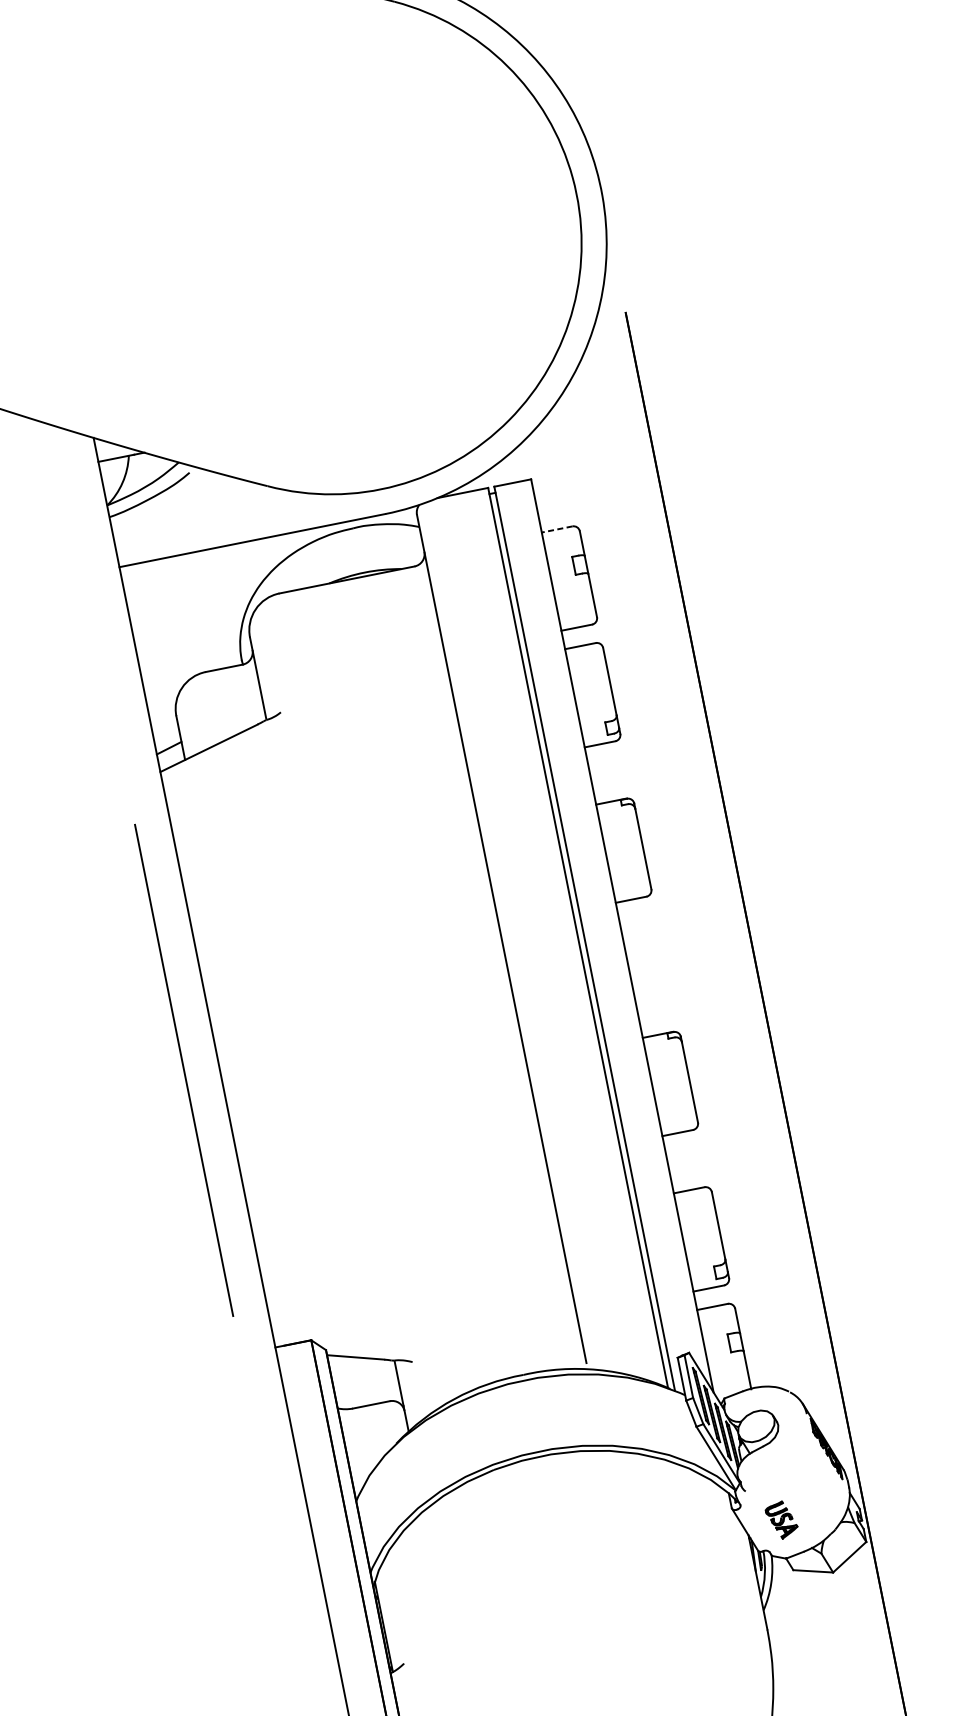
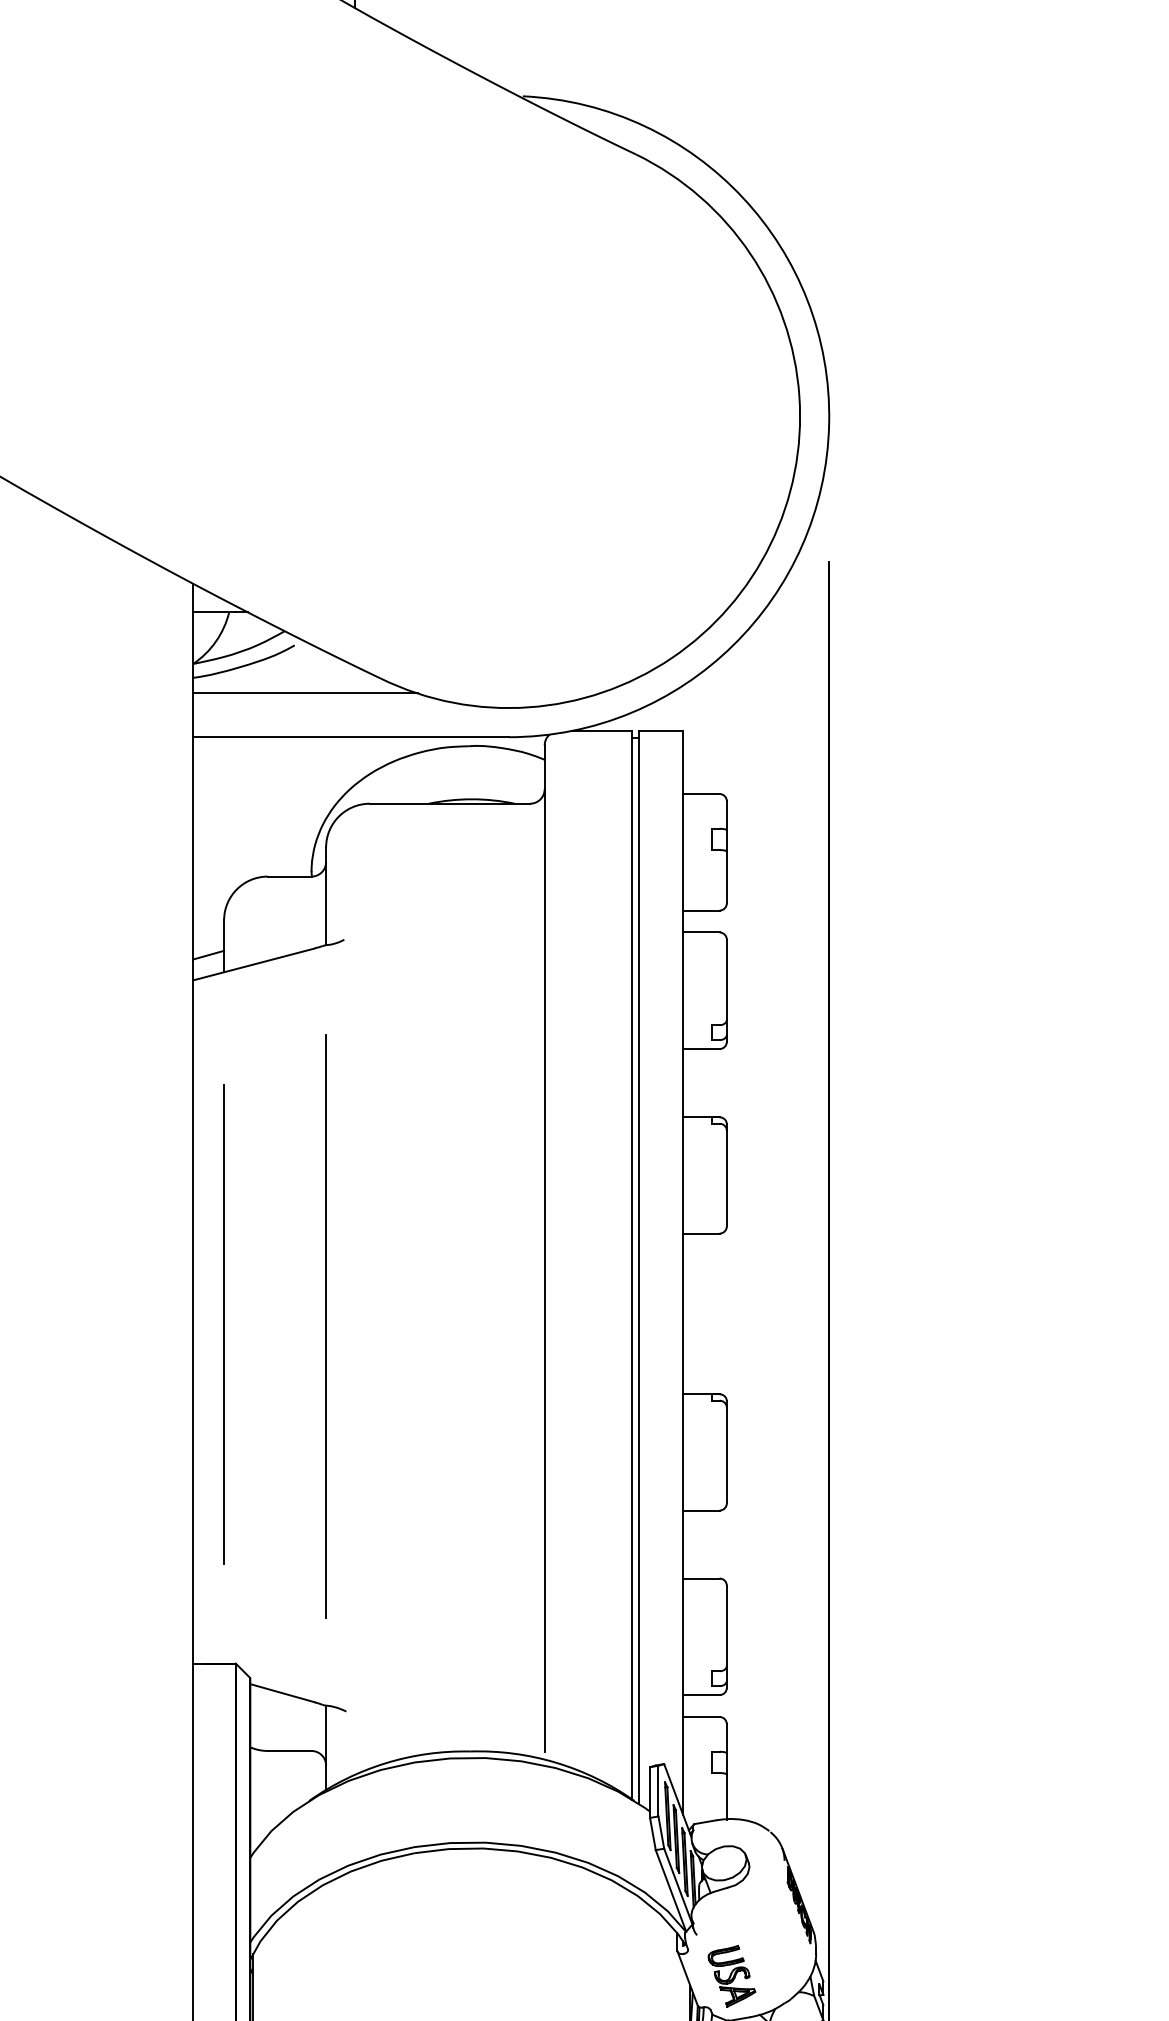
line: (206, 511) -> (305, 693), added
line: (556, 530) -> (700, 794), dashed -> solid
line: (244, 1056) -> (224, 1324), added
line: (183, 1070) -> (325, 1326), moved
part: (781, 1519) -> (731, 1975), size x1.43

